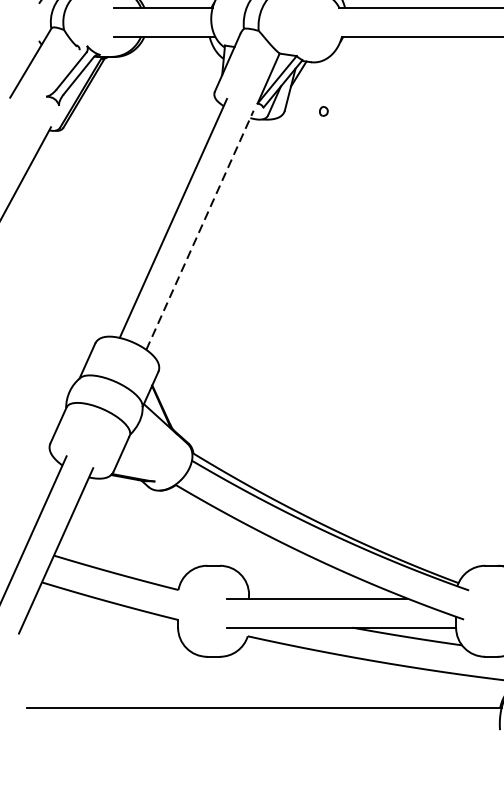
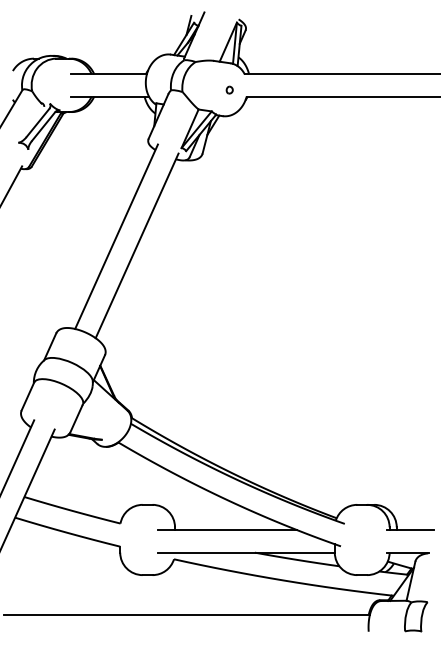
part: (323, 110) -> (229, 89), moved
line: (200, 229) -> (137, 245), dashed -> solid

